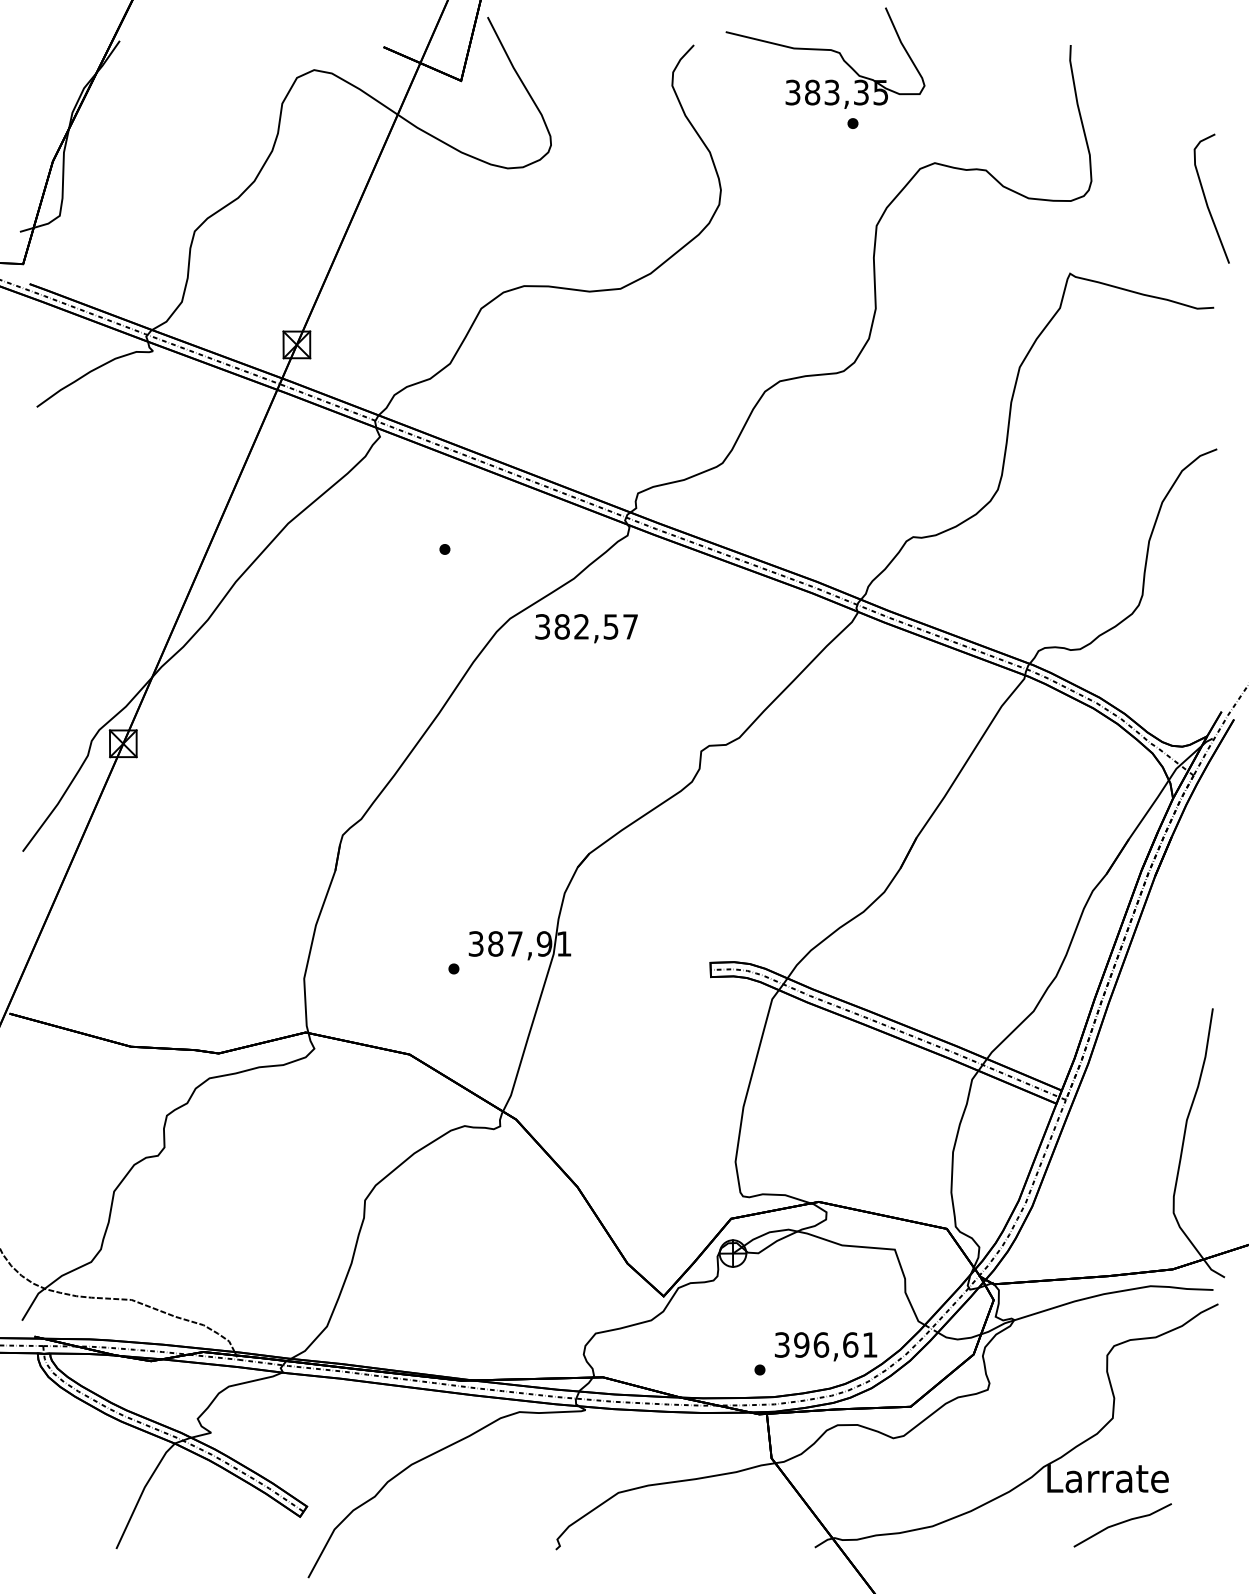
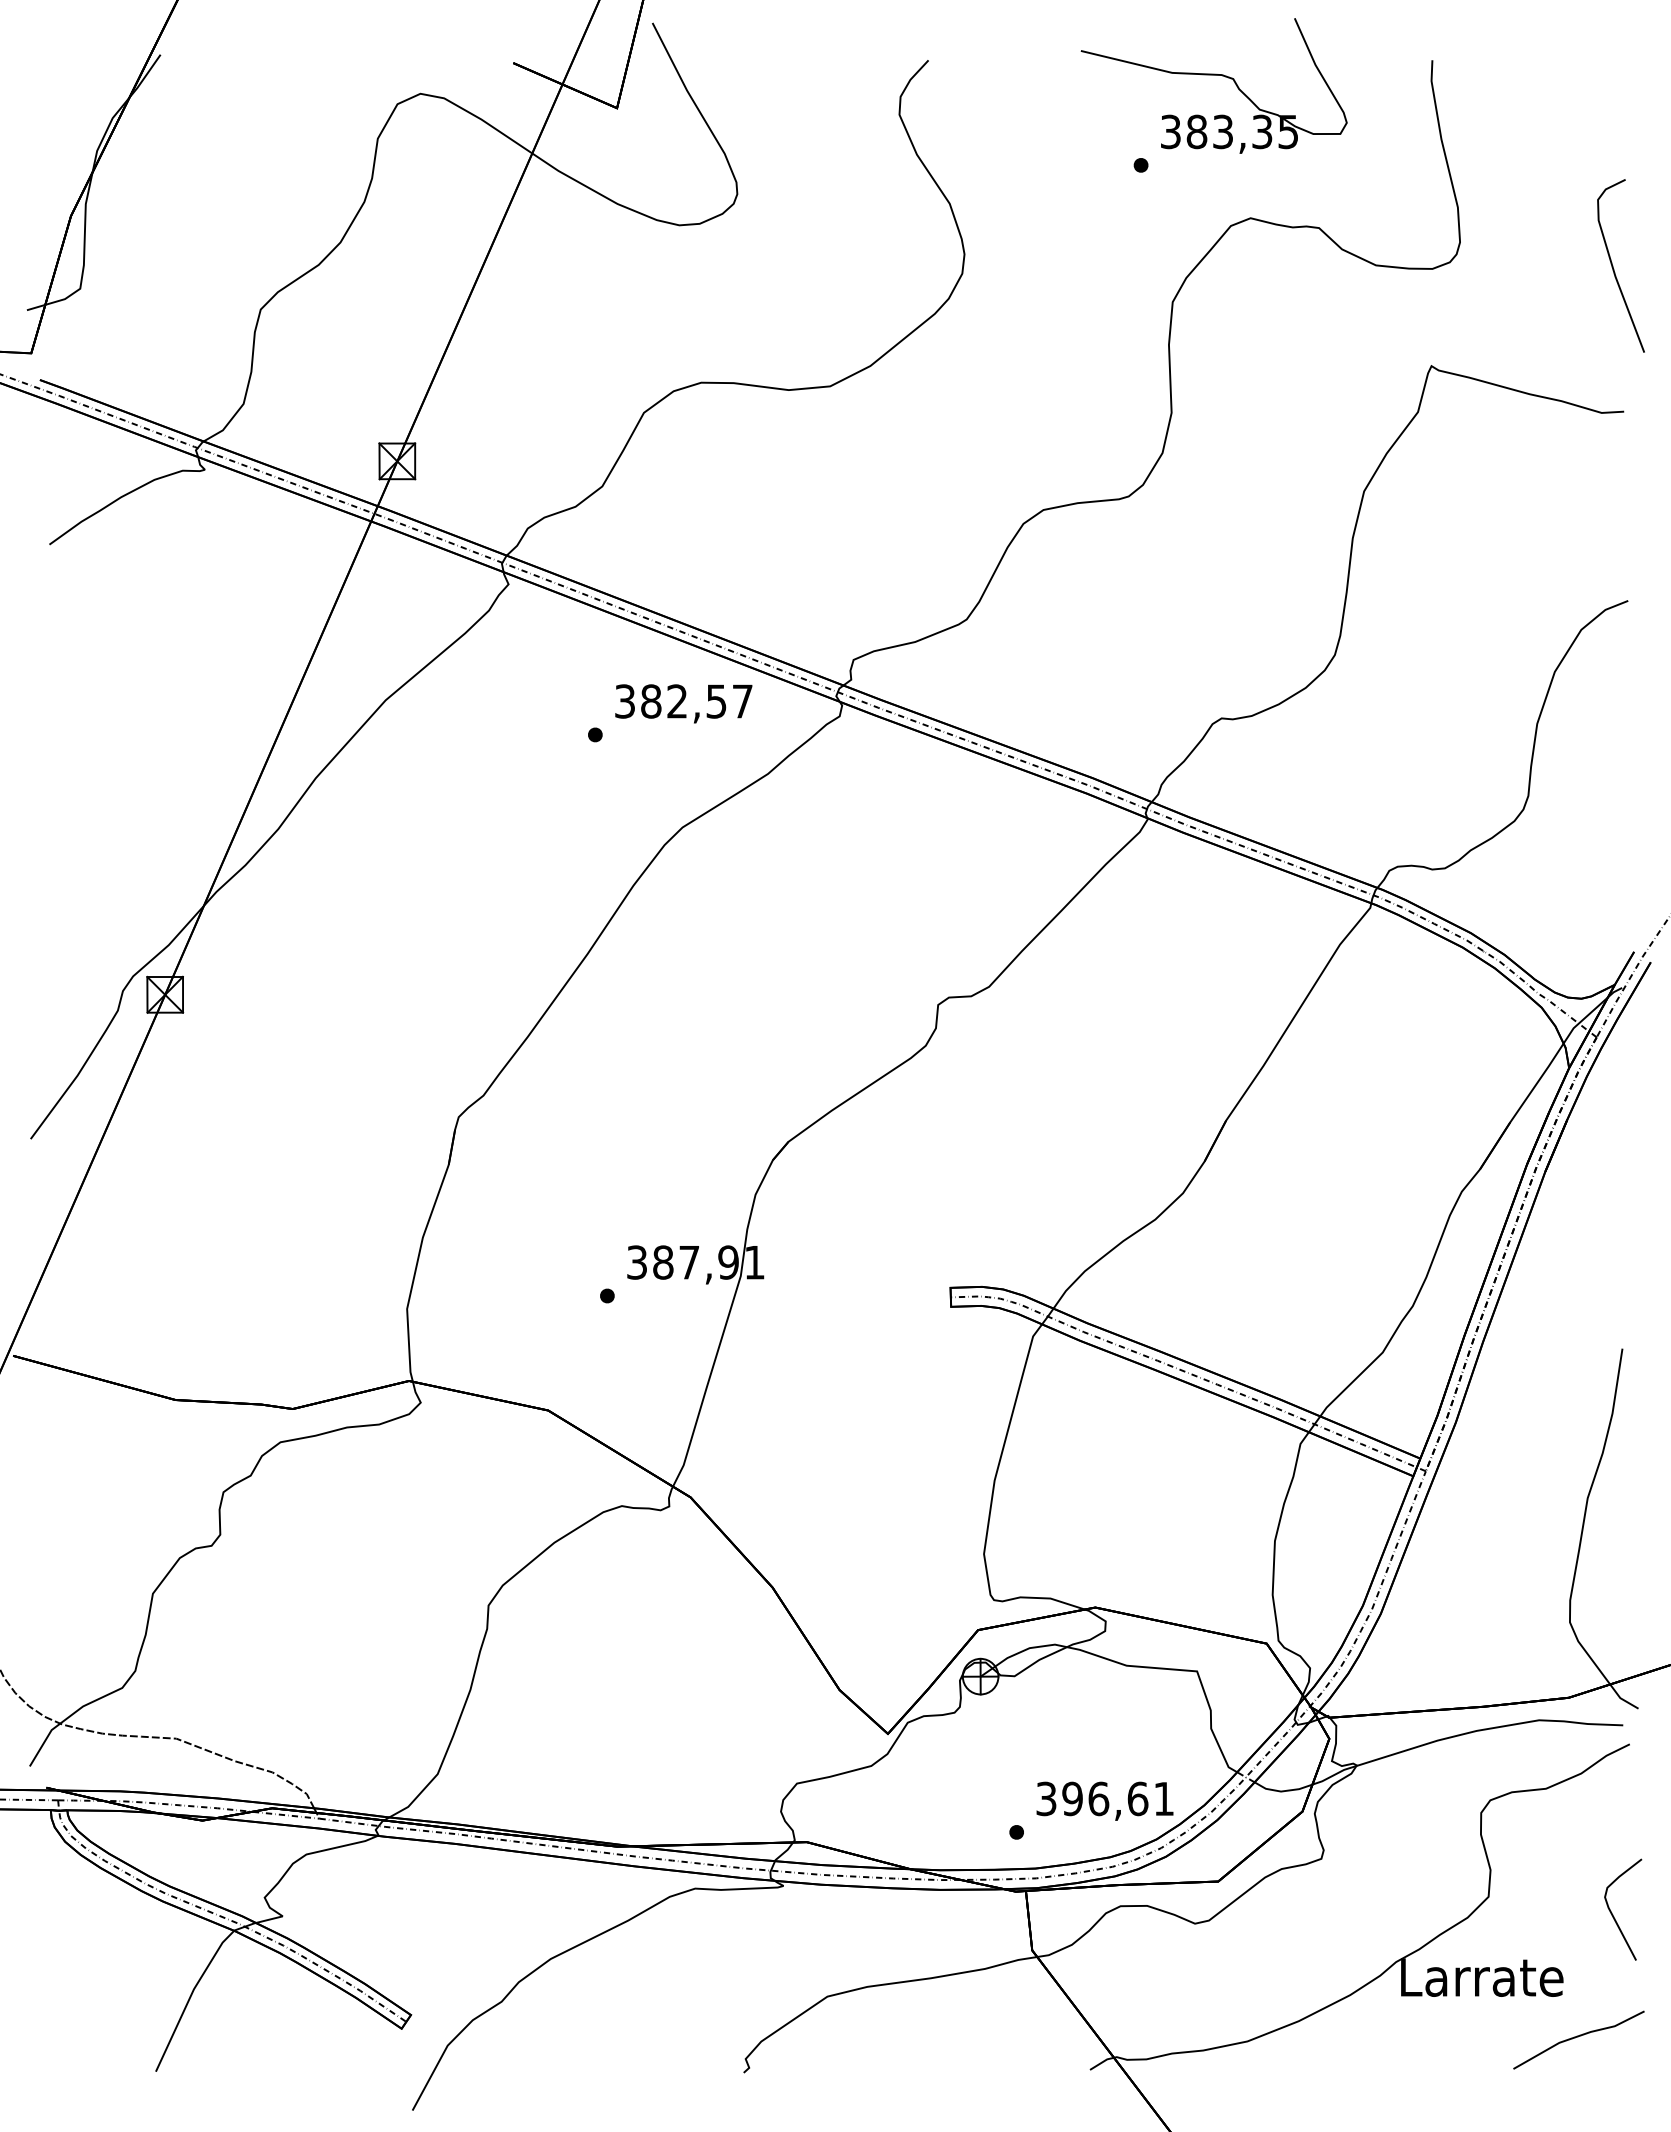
part: (824, 50) -> (1213, 75), moved
text: (586, 628) -> (683, 703), moved
curve: (1206, 1431) -> (1613, 1914), added
line: (1122, 1523) -> (1578, 2037), moved

